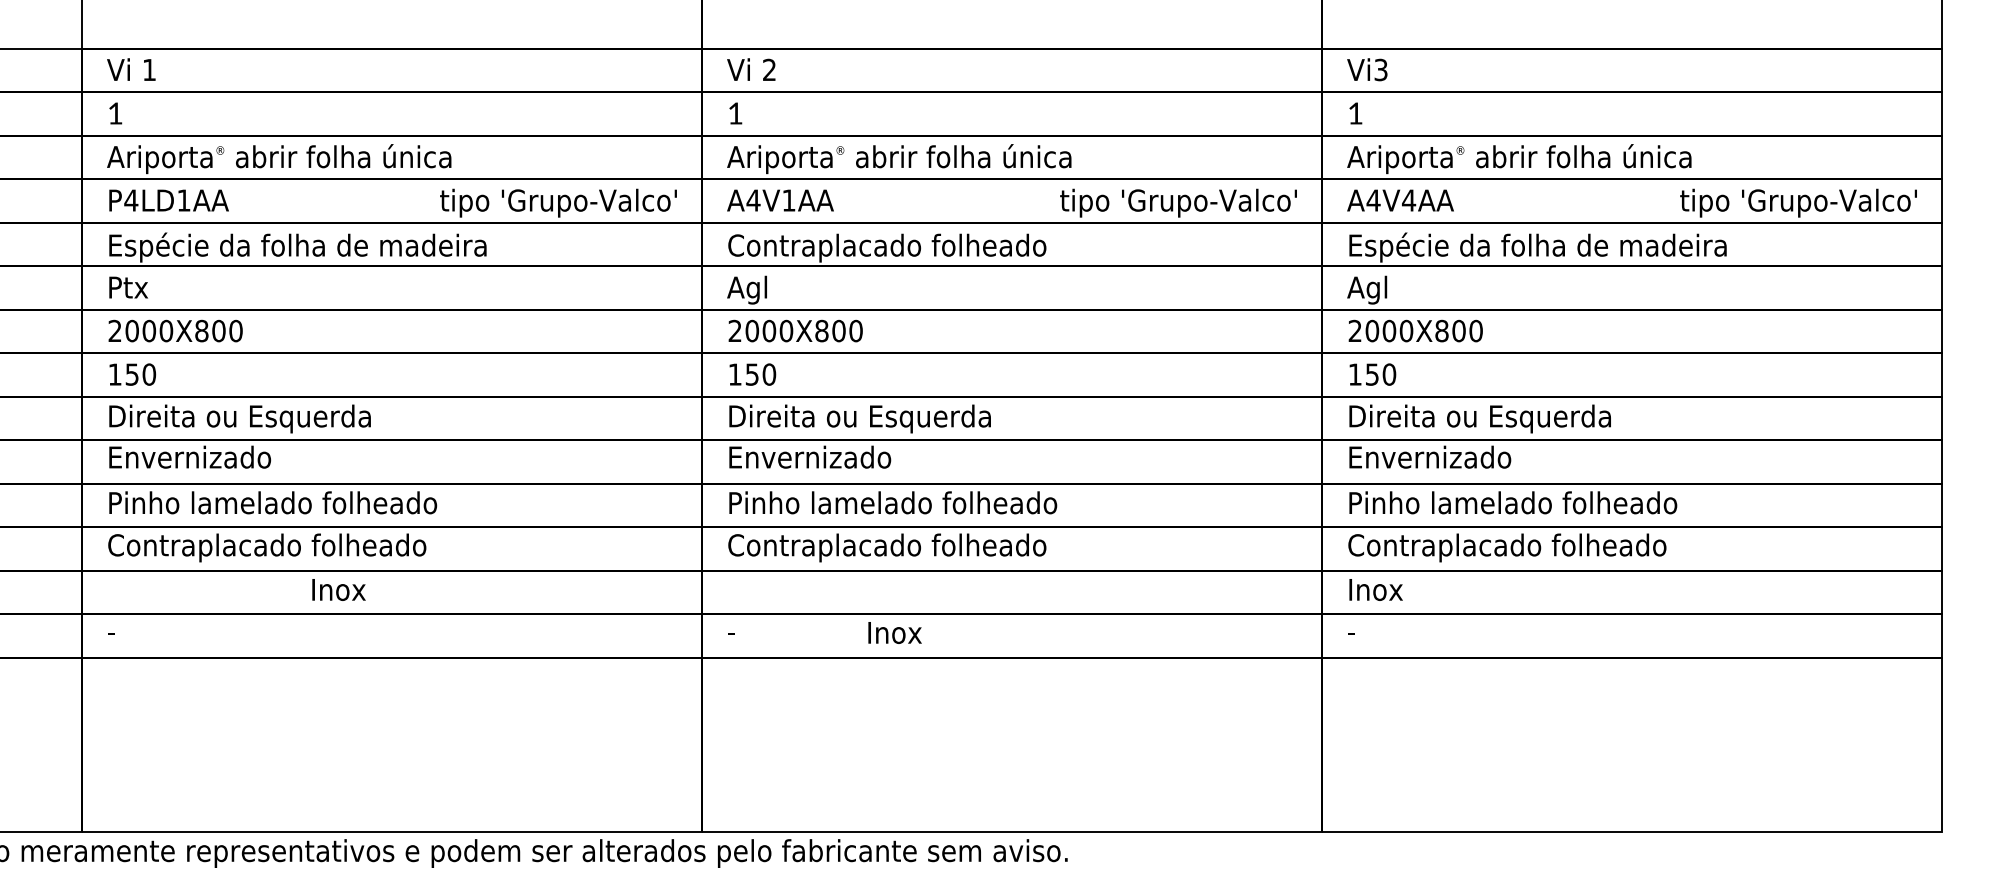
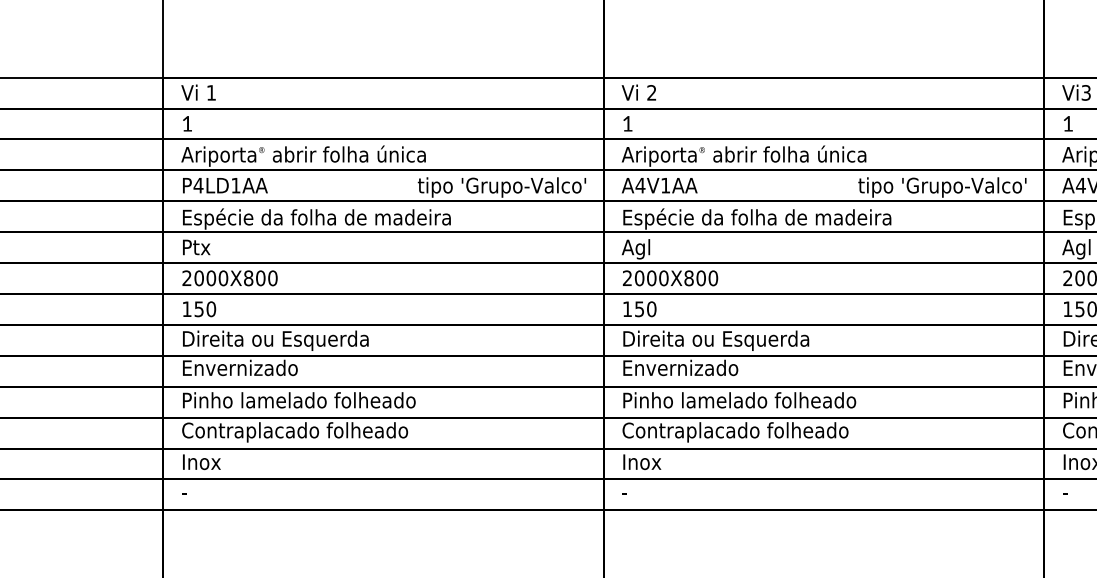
text: (917, 247) -> (756, 218), Contraplacado folheado -> Espécie da folha de madeira
text: (338, 589) -> (201, 461), moved
text: (894, 632) -> (641, 461), moved

